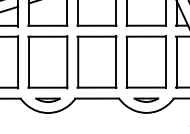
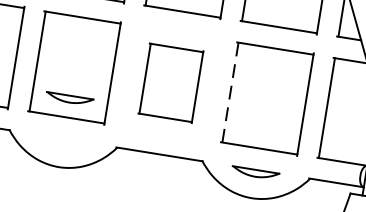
part: (96, 61) -> (170, 81), size x0.7
line: (127, 62) -> (230, 93), solid -> dashed
part: (47, 99) -> (68, 97), moved

